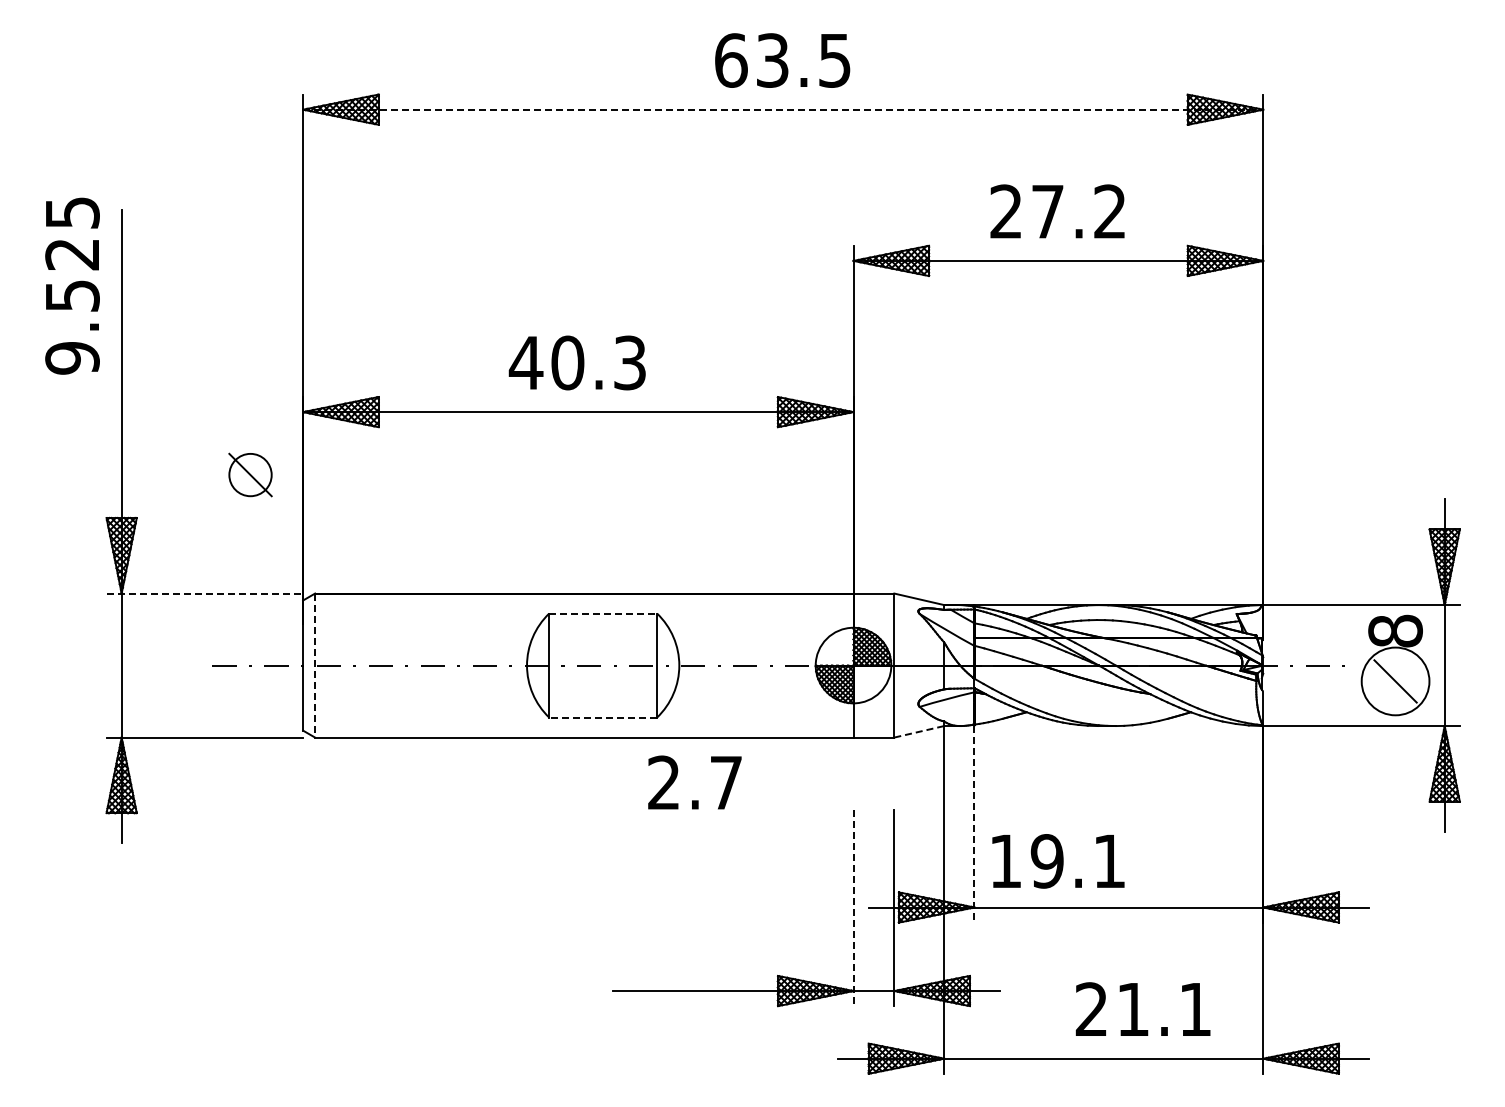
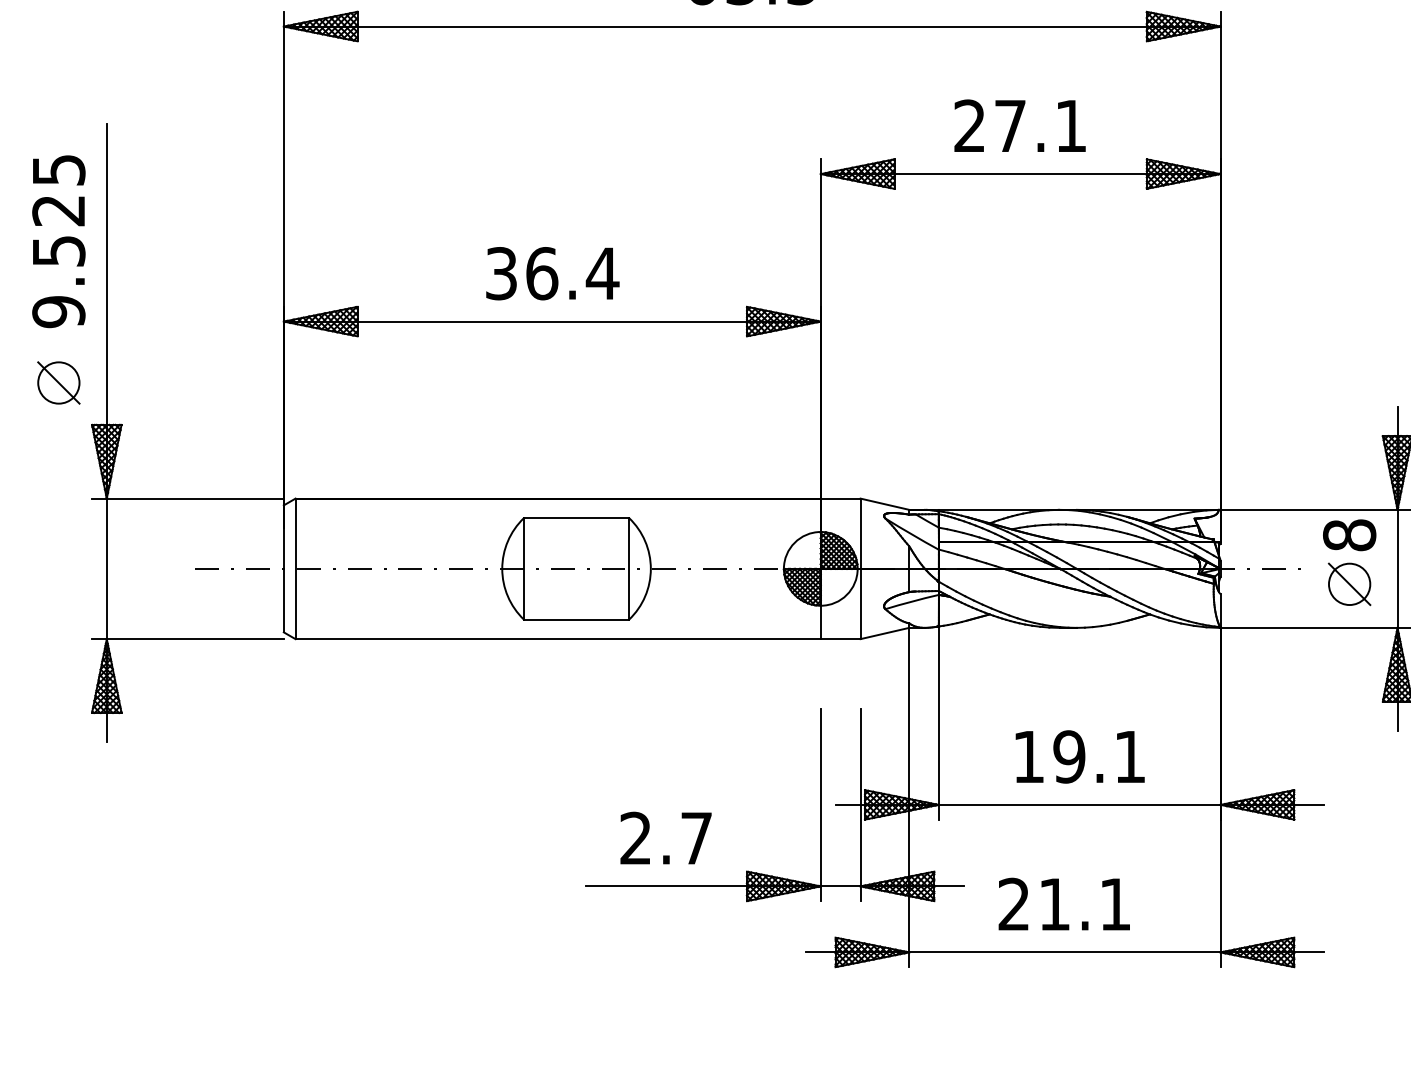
line: (783, 109) -> (752, 26), dashed -> solid
text: (1109, 211) -> (1070, 125), 27.2 -> 27.1
text: (72, 285) -> (58, 241), moved
text: (577, 362) -> (551, 273), 40.3 -> 36.4
part: (250, 474) -> (58, 382), moved
line: (205, 593) -> (188, 498), dashed -> solid
line: (603, 613) -> (576, 518), dashed -> solid
line: (315, 666) -> (295, 569), dashed -> solid
circle: (1395, 681) -> (1349, 584), size x0.62
line: (603, 717) -> (576, 619), dashed -> solid
line: (919, 731) -> (885, 633), dashed -> solid
text: (694, 782) -> (665, 838), moved
line: (974, 824) -> (938, 723), dashed -> solid
text: (1058, 861) -> (1080, 757), moved
line: (853, 908) -> (820, 805), dashed -> solid
text: (1142, 1008) -> (1063, 903), moved

